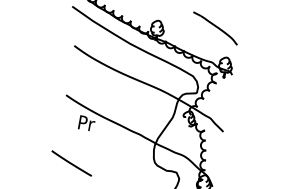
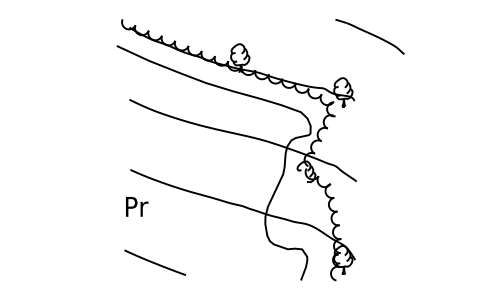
part: (215, 28) -> (369, 36), moved
text: (87, 123) -> (137, 206), moved

